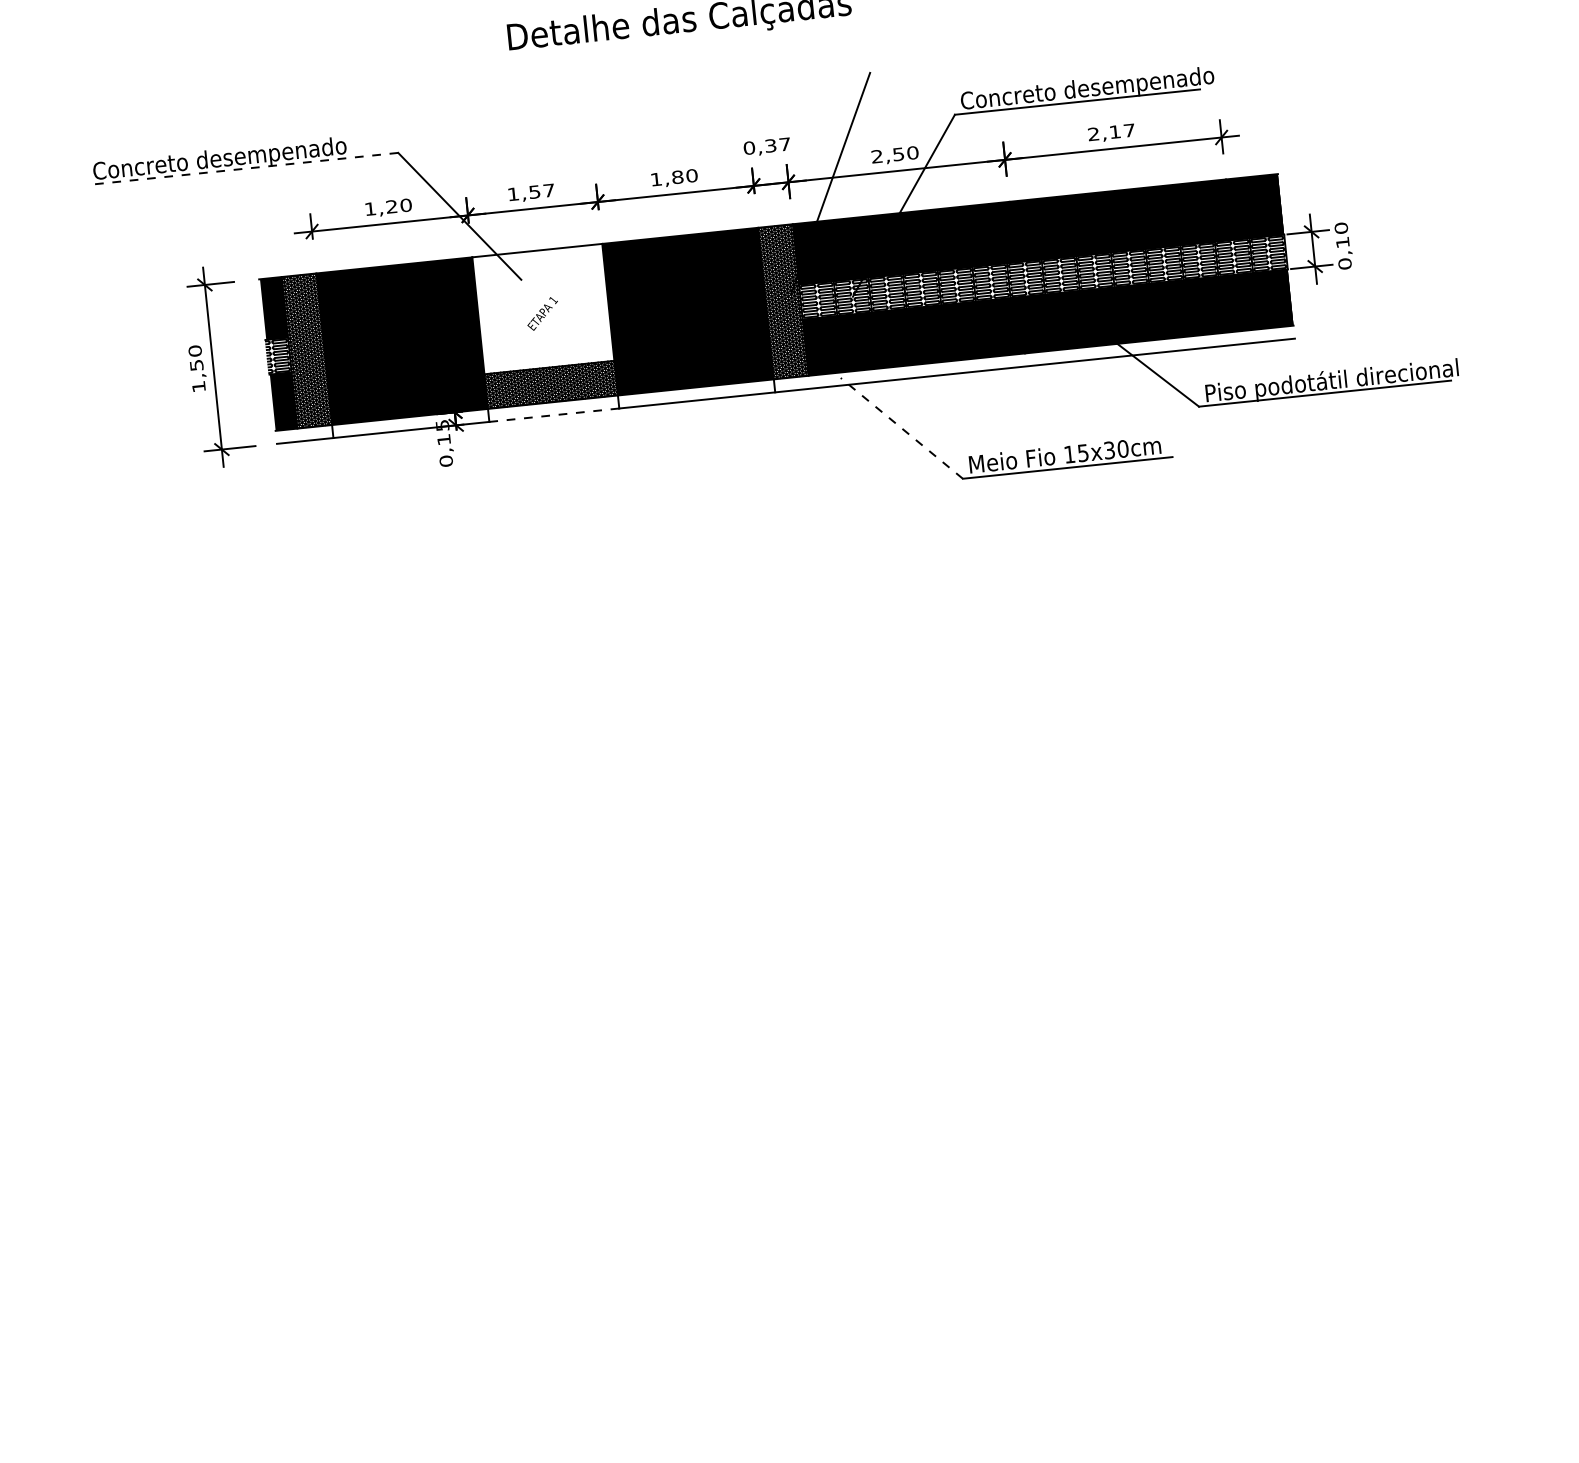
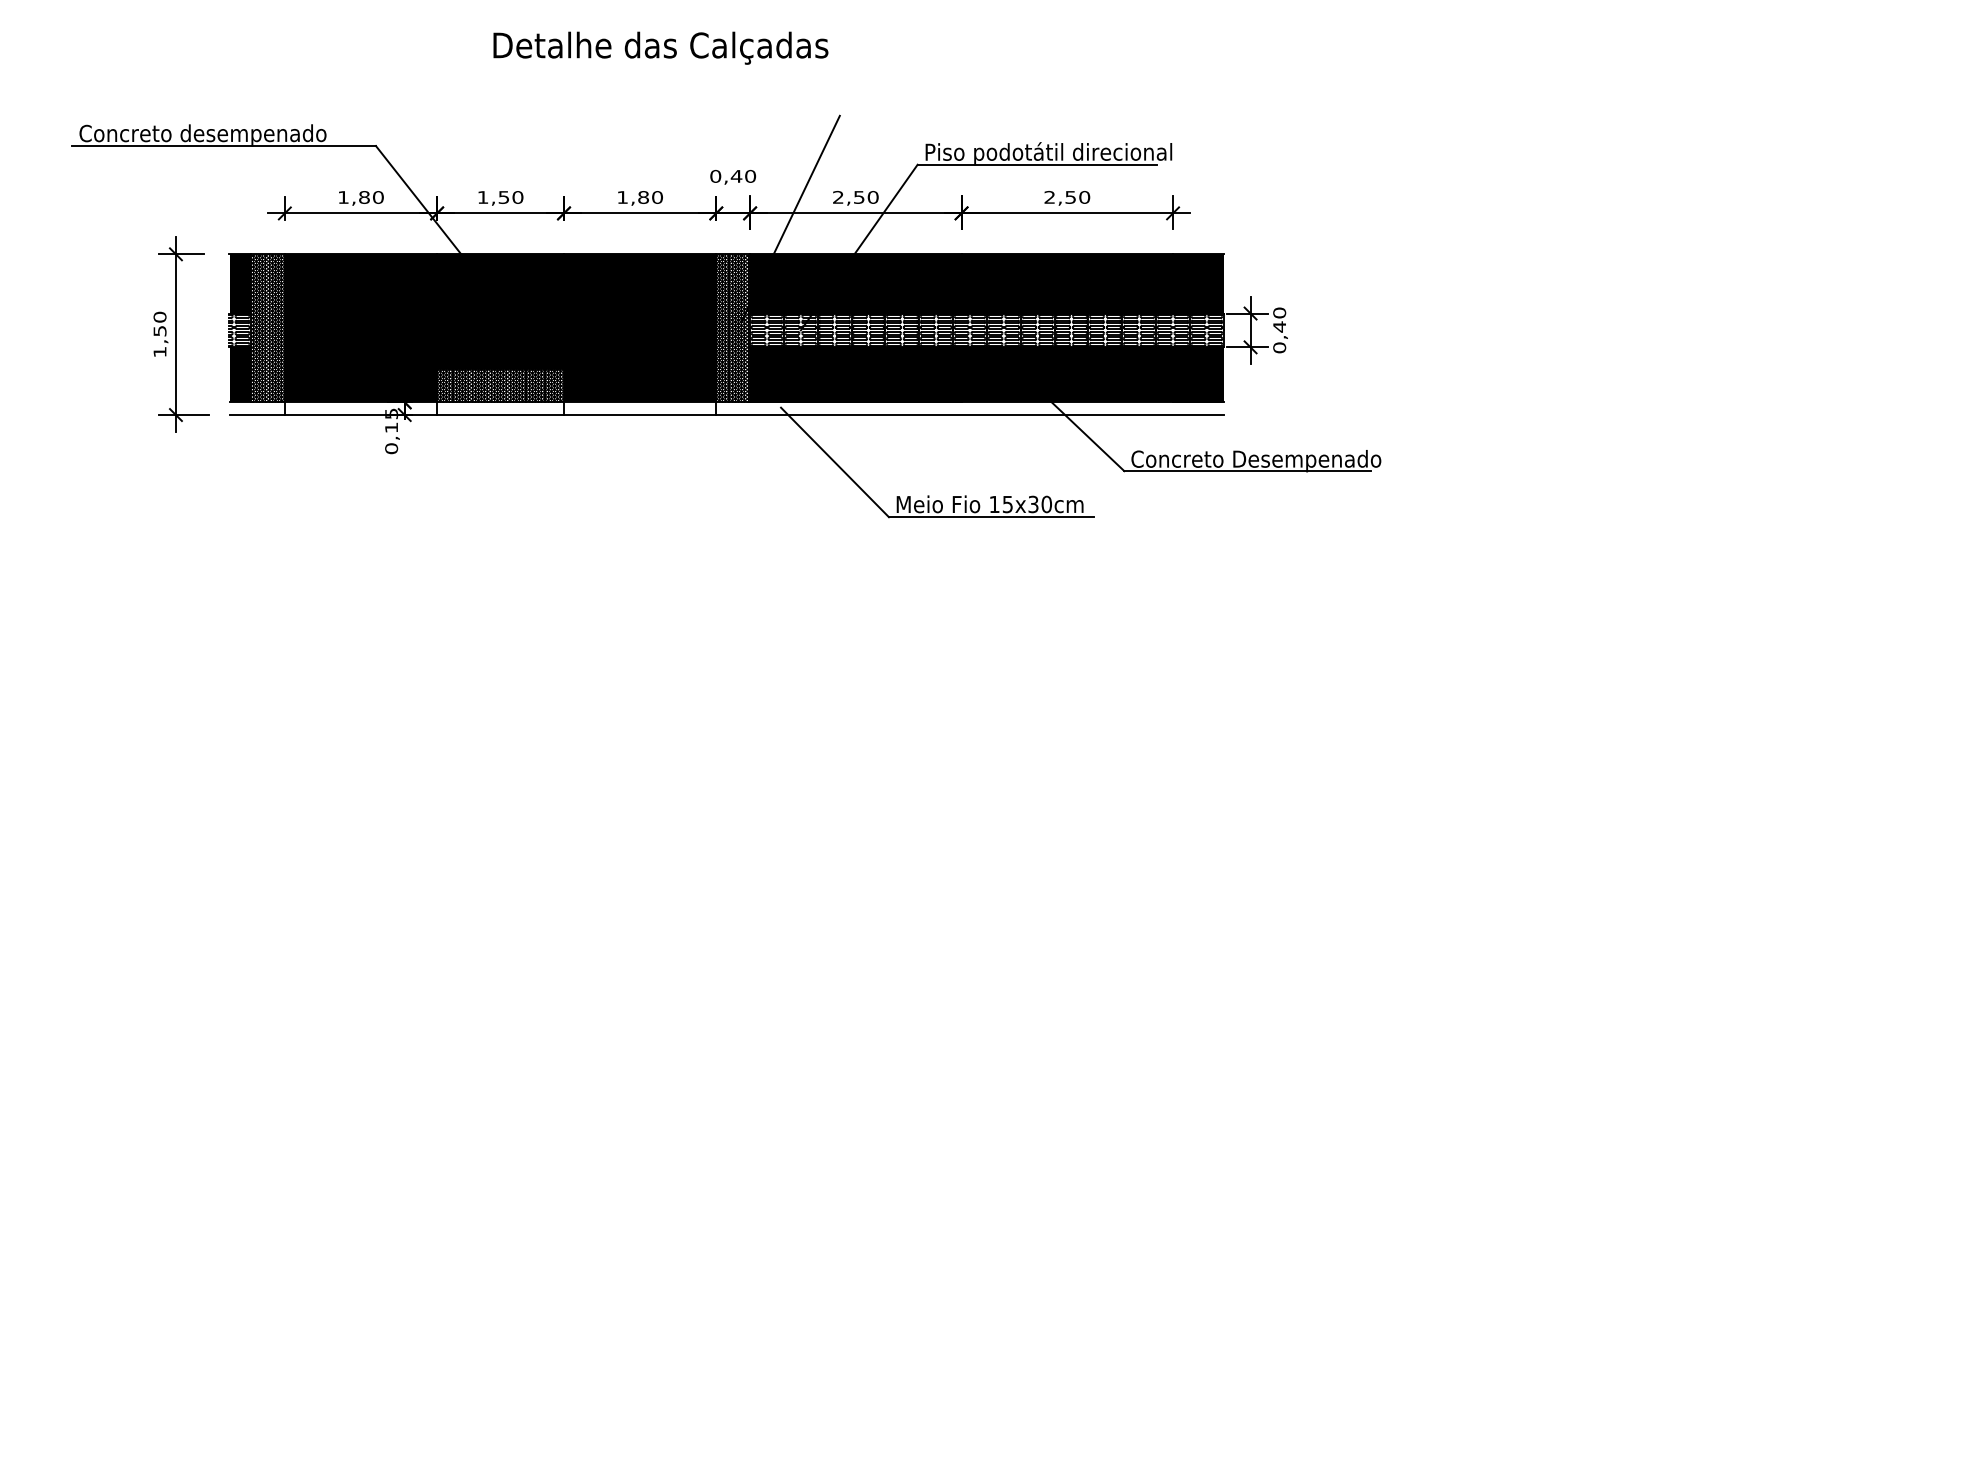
text: (1087, 88) -> (1048, 152), Concreto desempenado -> Piso podotátil direcional
text: (1122, 131) -> (1077, 197), 2,17 -> 2,50
text: (777, 144) -> (743, 175), 0,37 -> 0,40
line: (243, 169) -> (224, 146), dashed -> solid
text: (548, 190) -> (517, 197), 1,57 -> 1,50
text: (391, 206) -> (364, 197), 1,20 -> 1,80
text: (1342, 242) -> (1279, 326), 0,10 -> 0,40
fill: (543, 309) -> (500, 311), added
text: (1333, 381) -> (1256, 460), Piso podotátil direcional -> Concreto Desempenado
line: (554, 415) -> (500, 415), dashed -> solid
line: (902, 428) -> (835, 462), dashed -> solid

